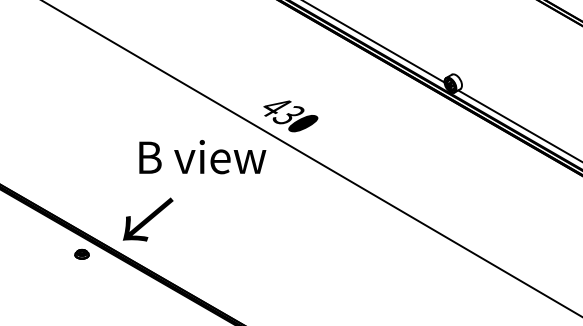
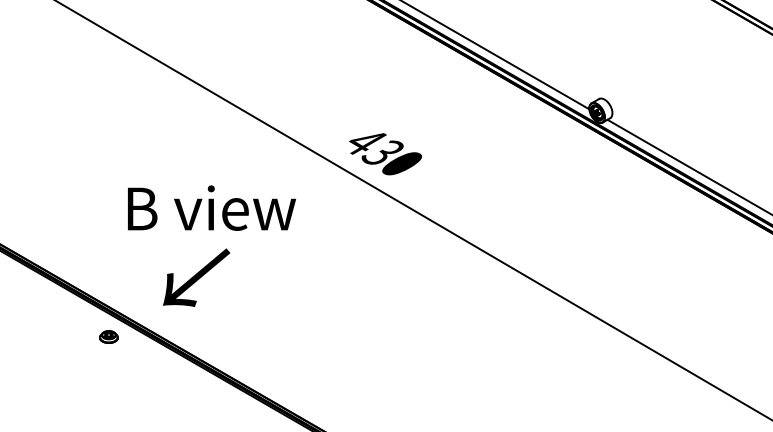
text: (202, 157) -> (211, 208), moved
text: (147, 219) -> (195, 277), moved

